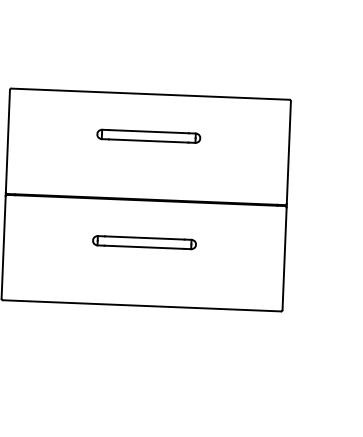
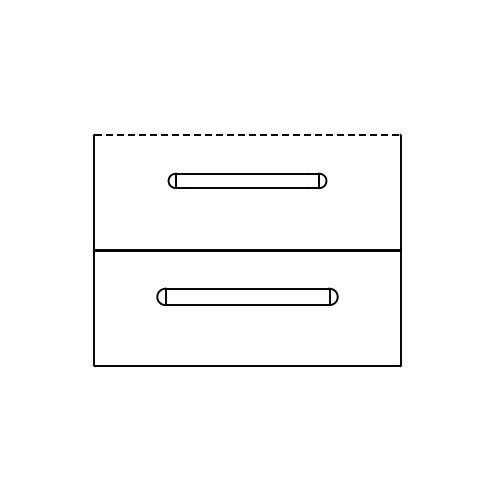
line: (151, 94) -> (248, 134), solid -> dashed
part: (148, 136) -> (247, 180), size x1.4
part: (144, 242) -> (247, 297), size x1.6

